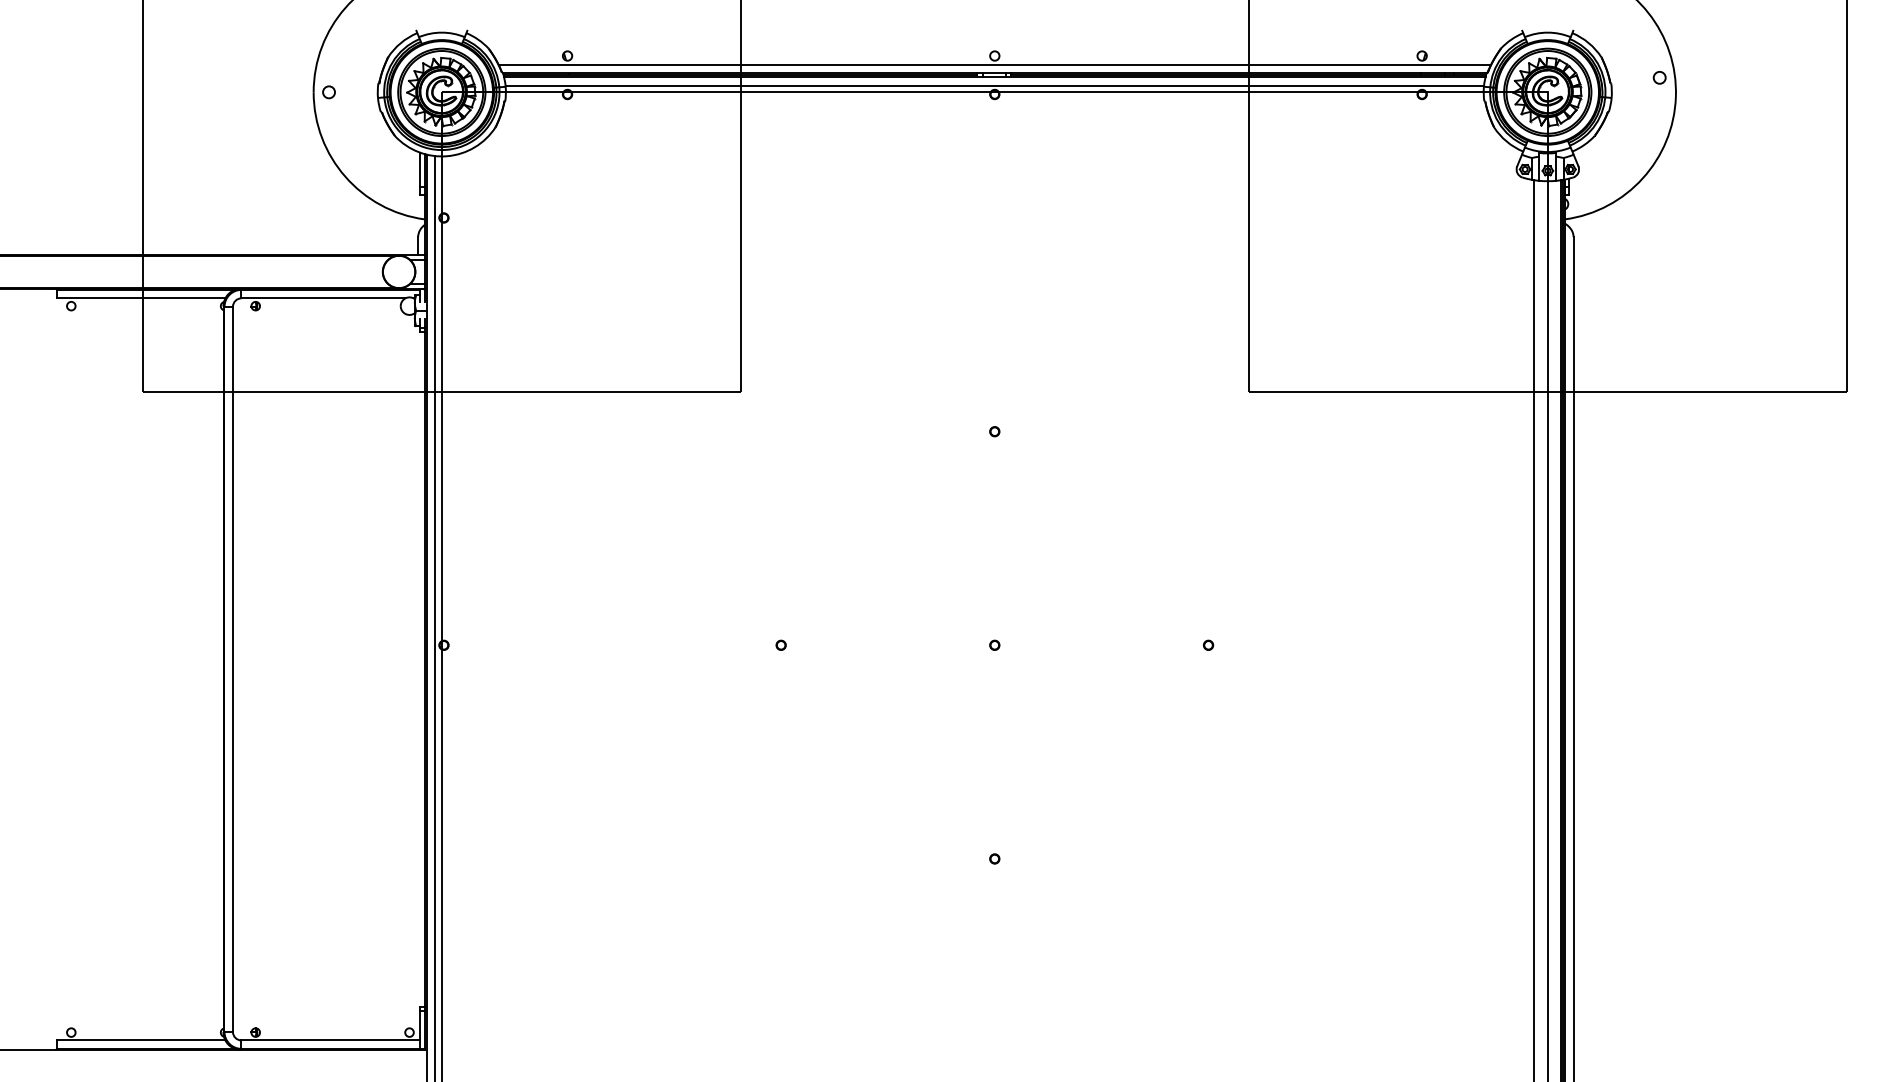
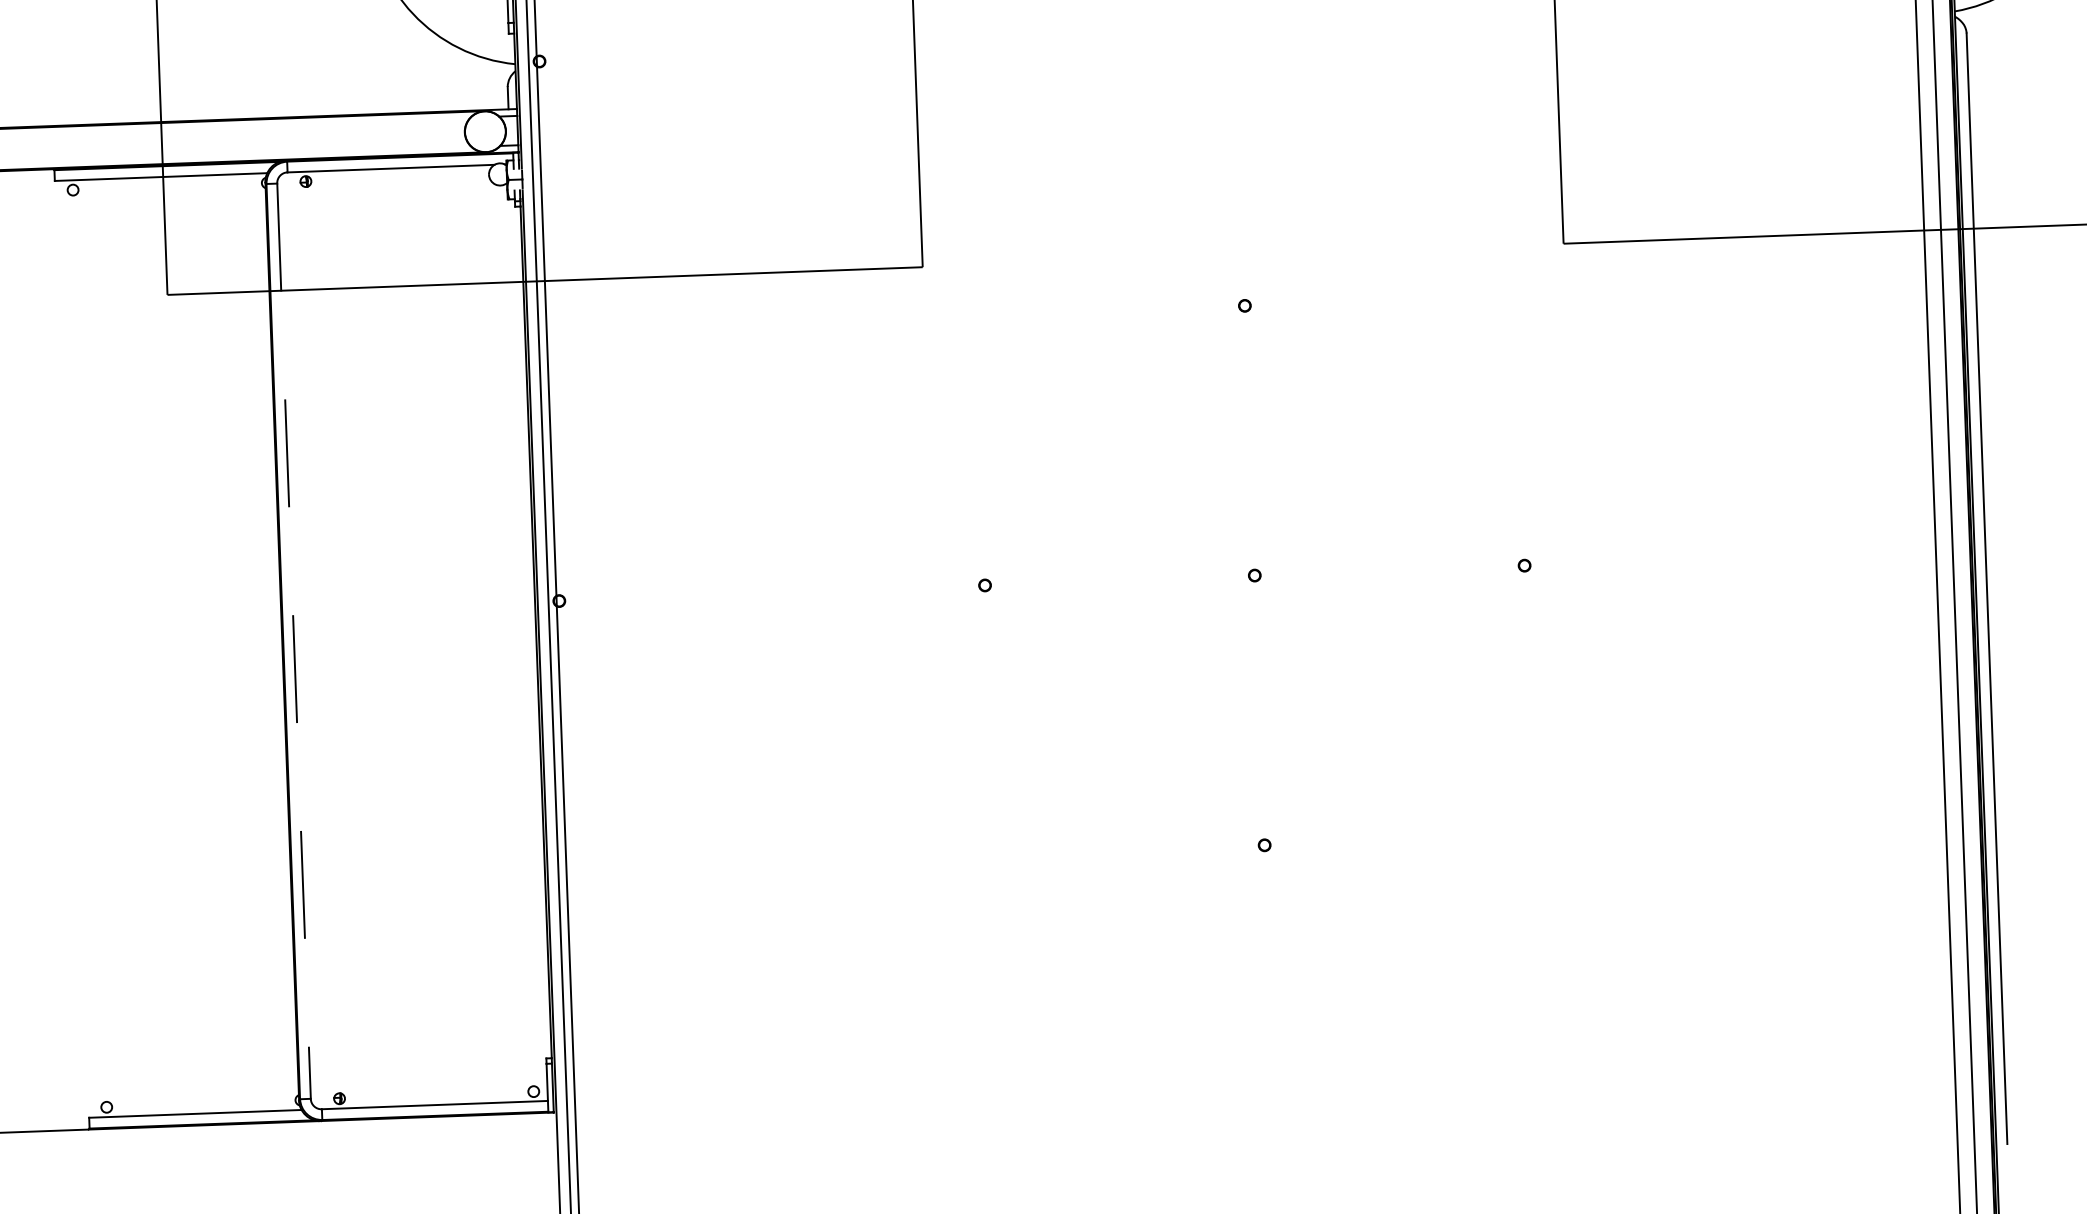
line: (232, 669) -> (293, 641), solid -> dashed

